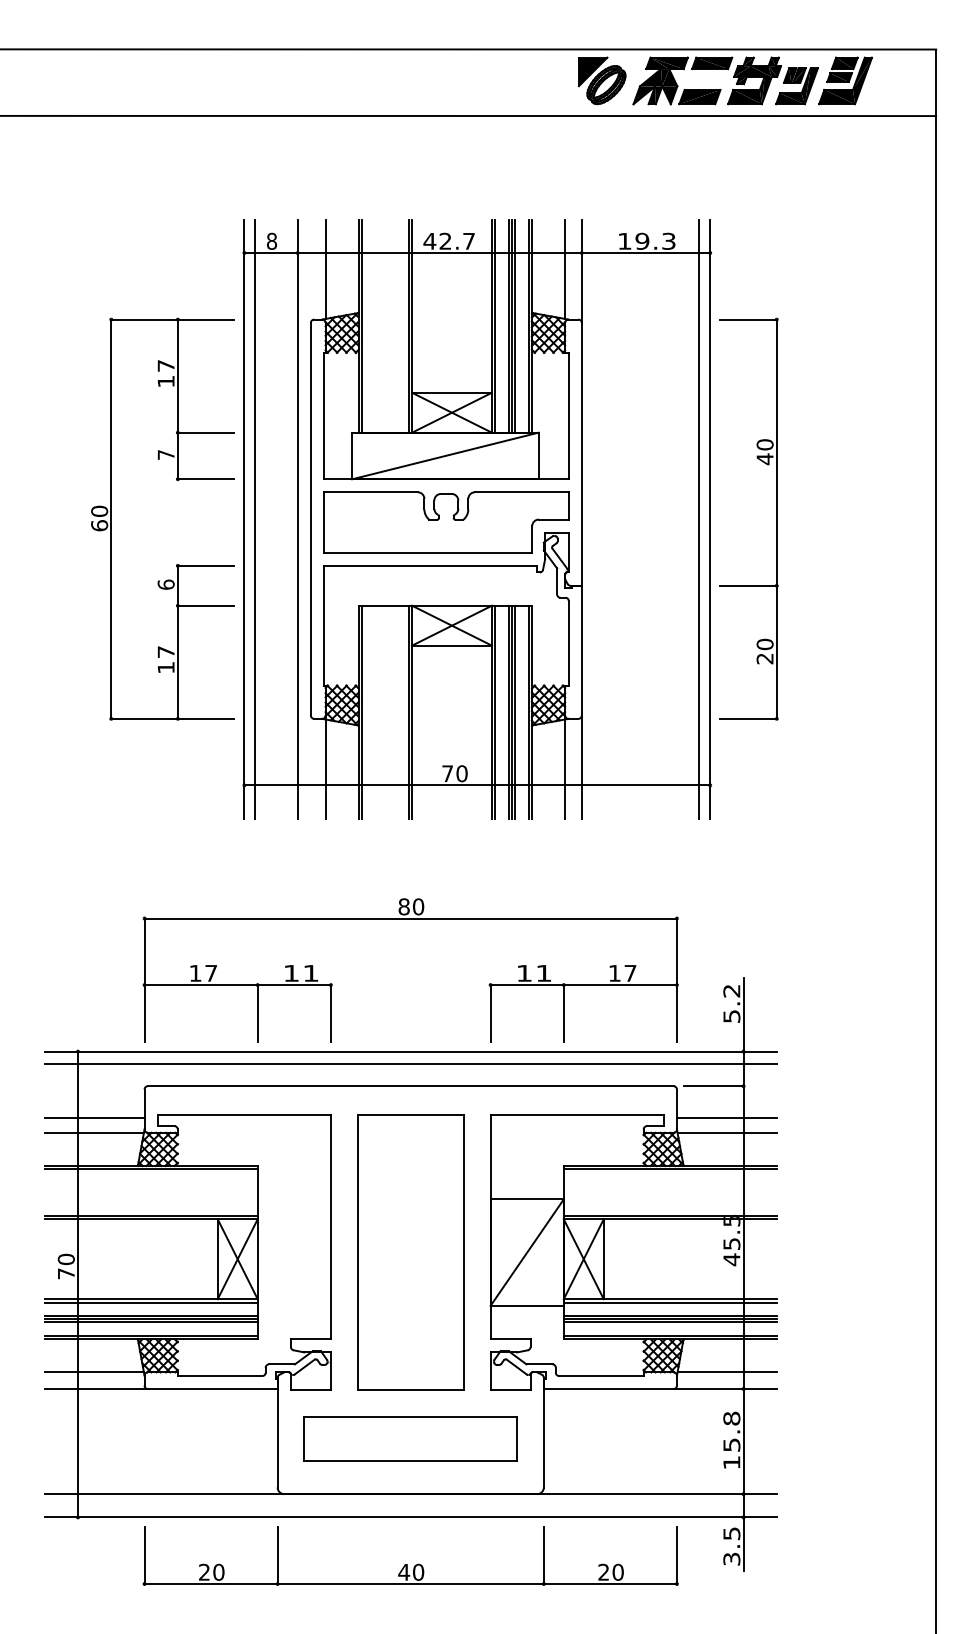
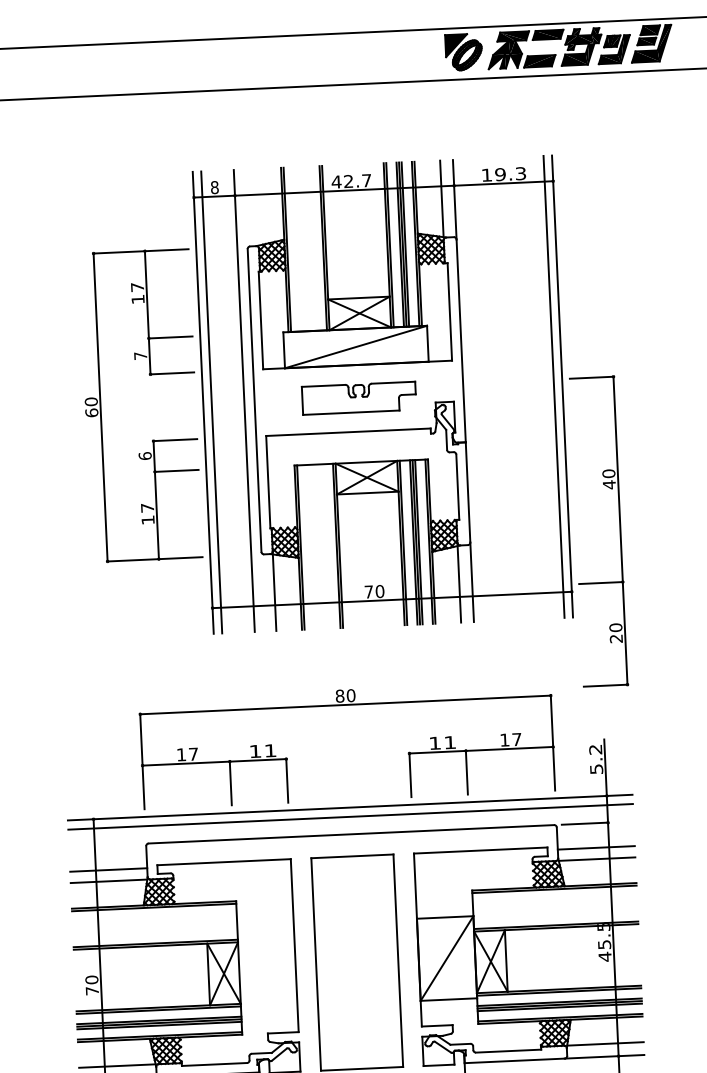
line: (325, 268) -> (257, 206), removed
part: (776, 518) -> (620, 530), moved
part: (446, 522) -> (359, 398), size x0.6

